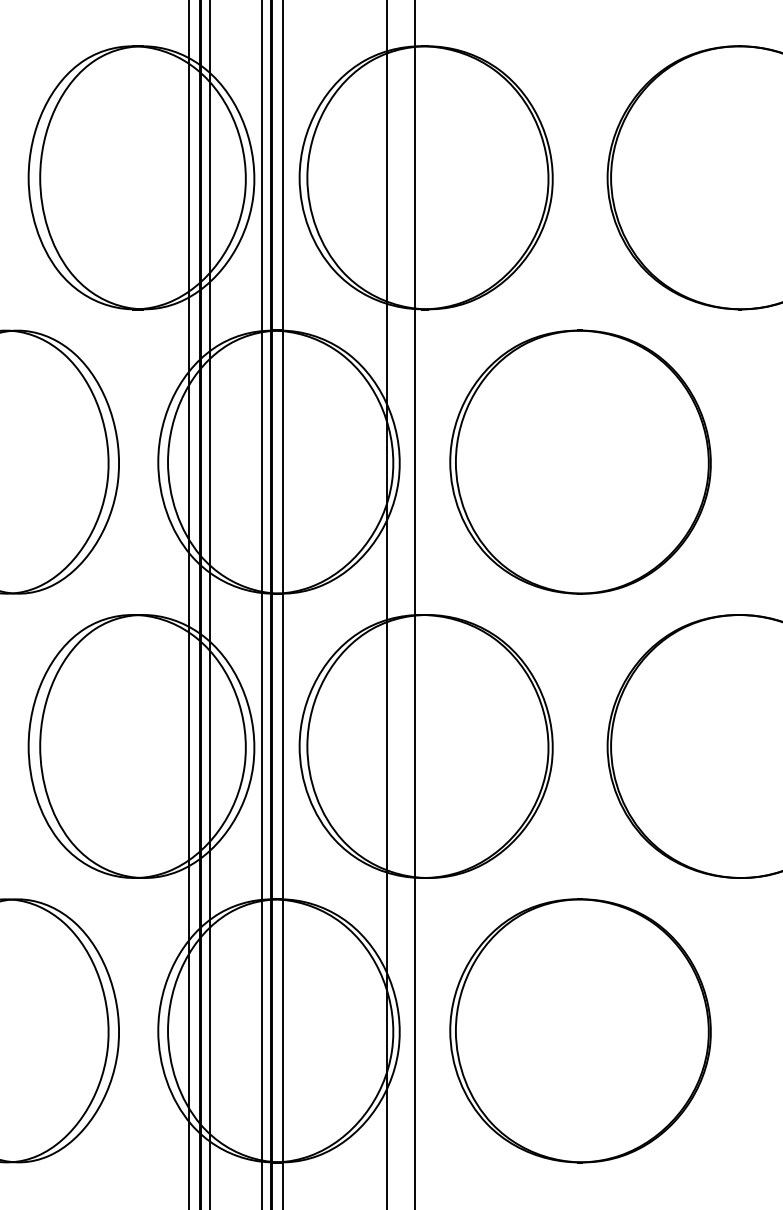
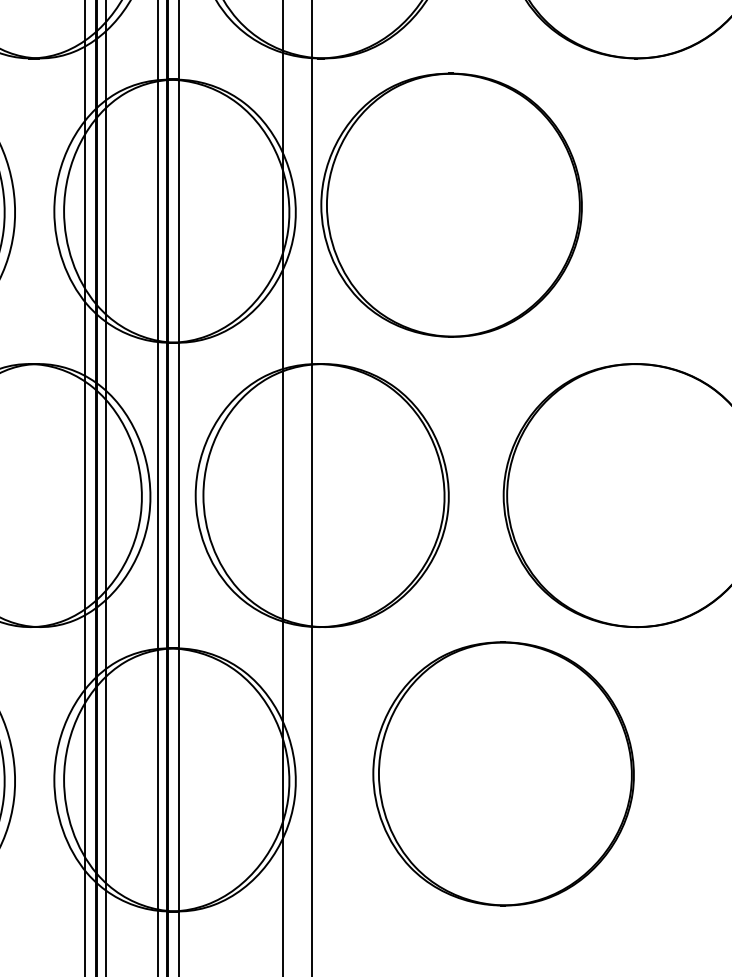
part: (580, 461) -> (451, 204), moved
part: (580, 1030) -> (503, 773), moved

